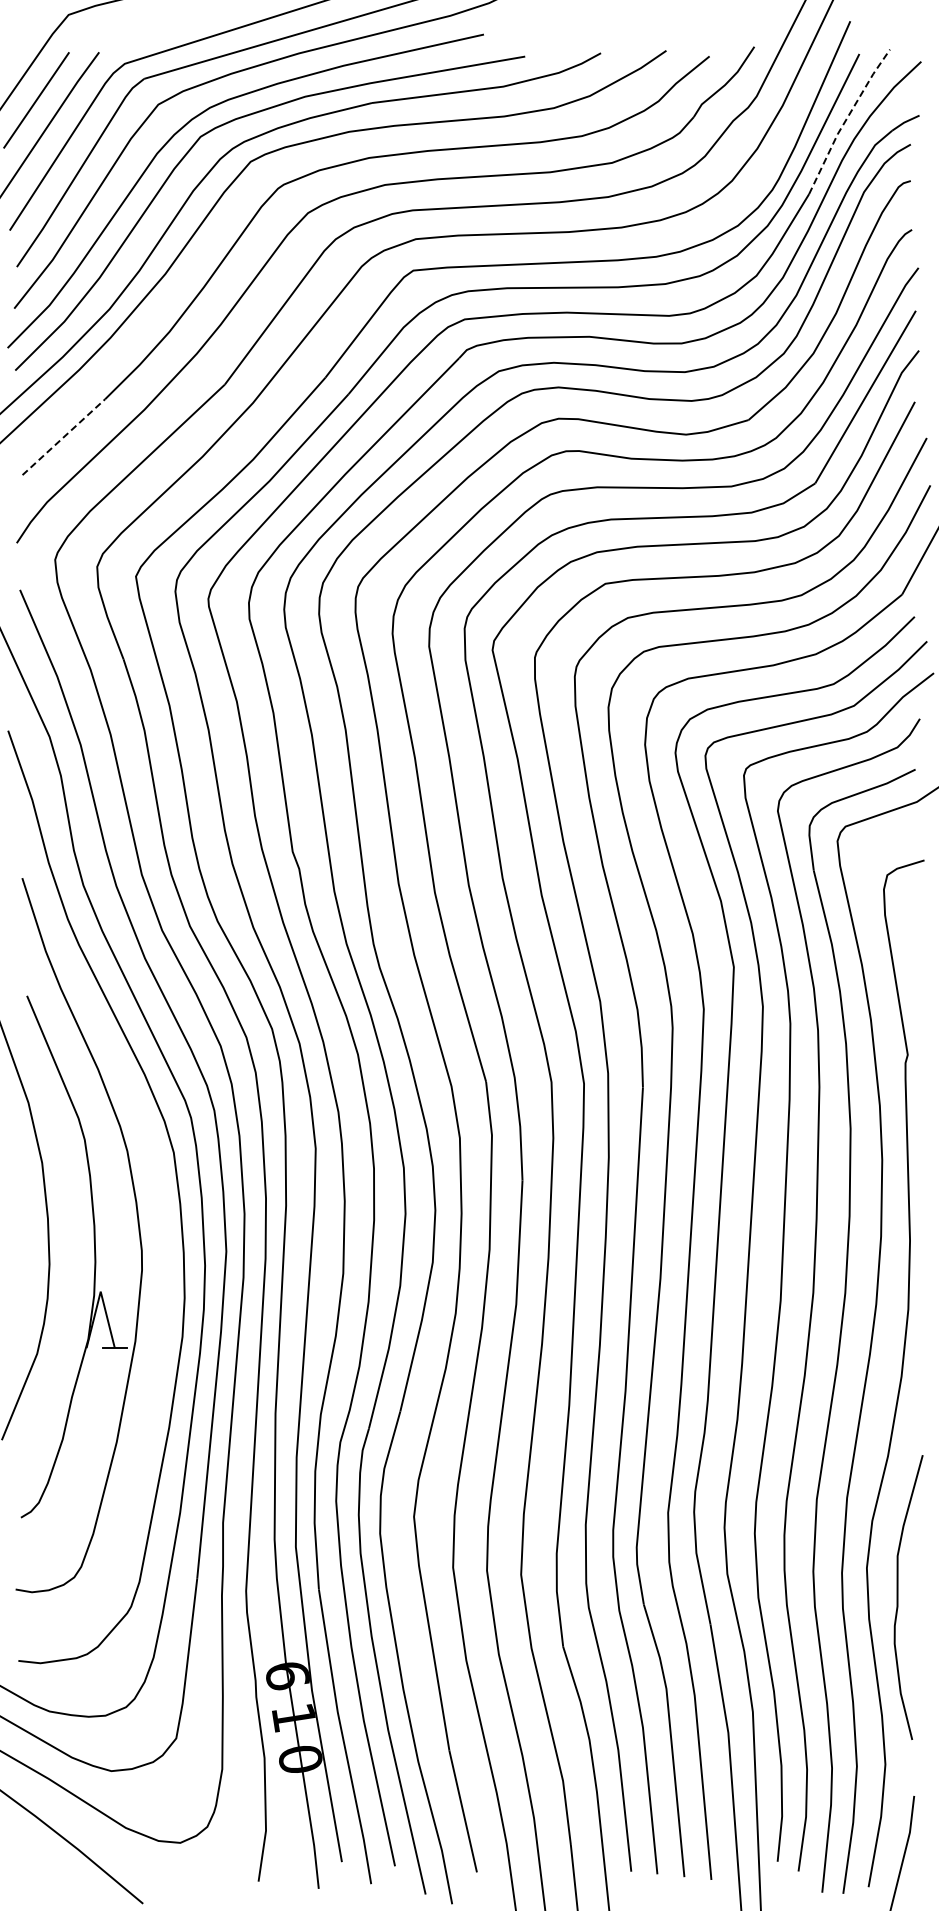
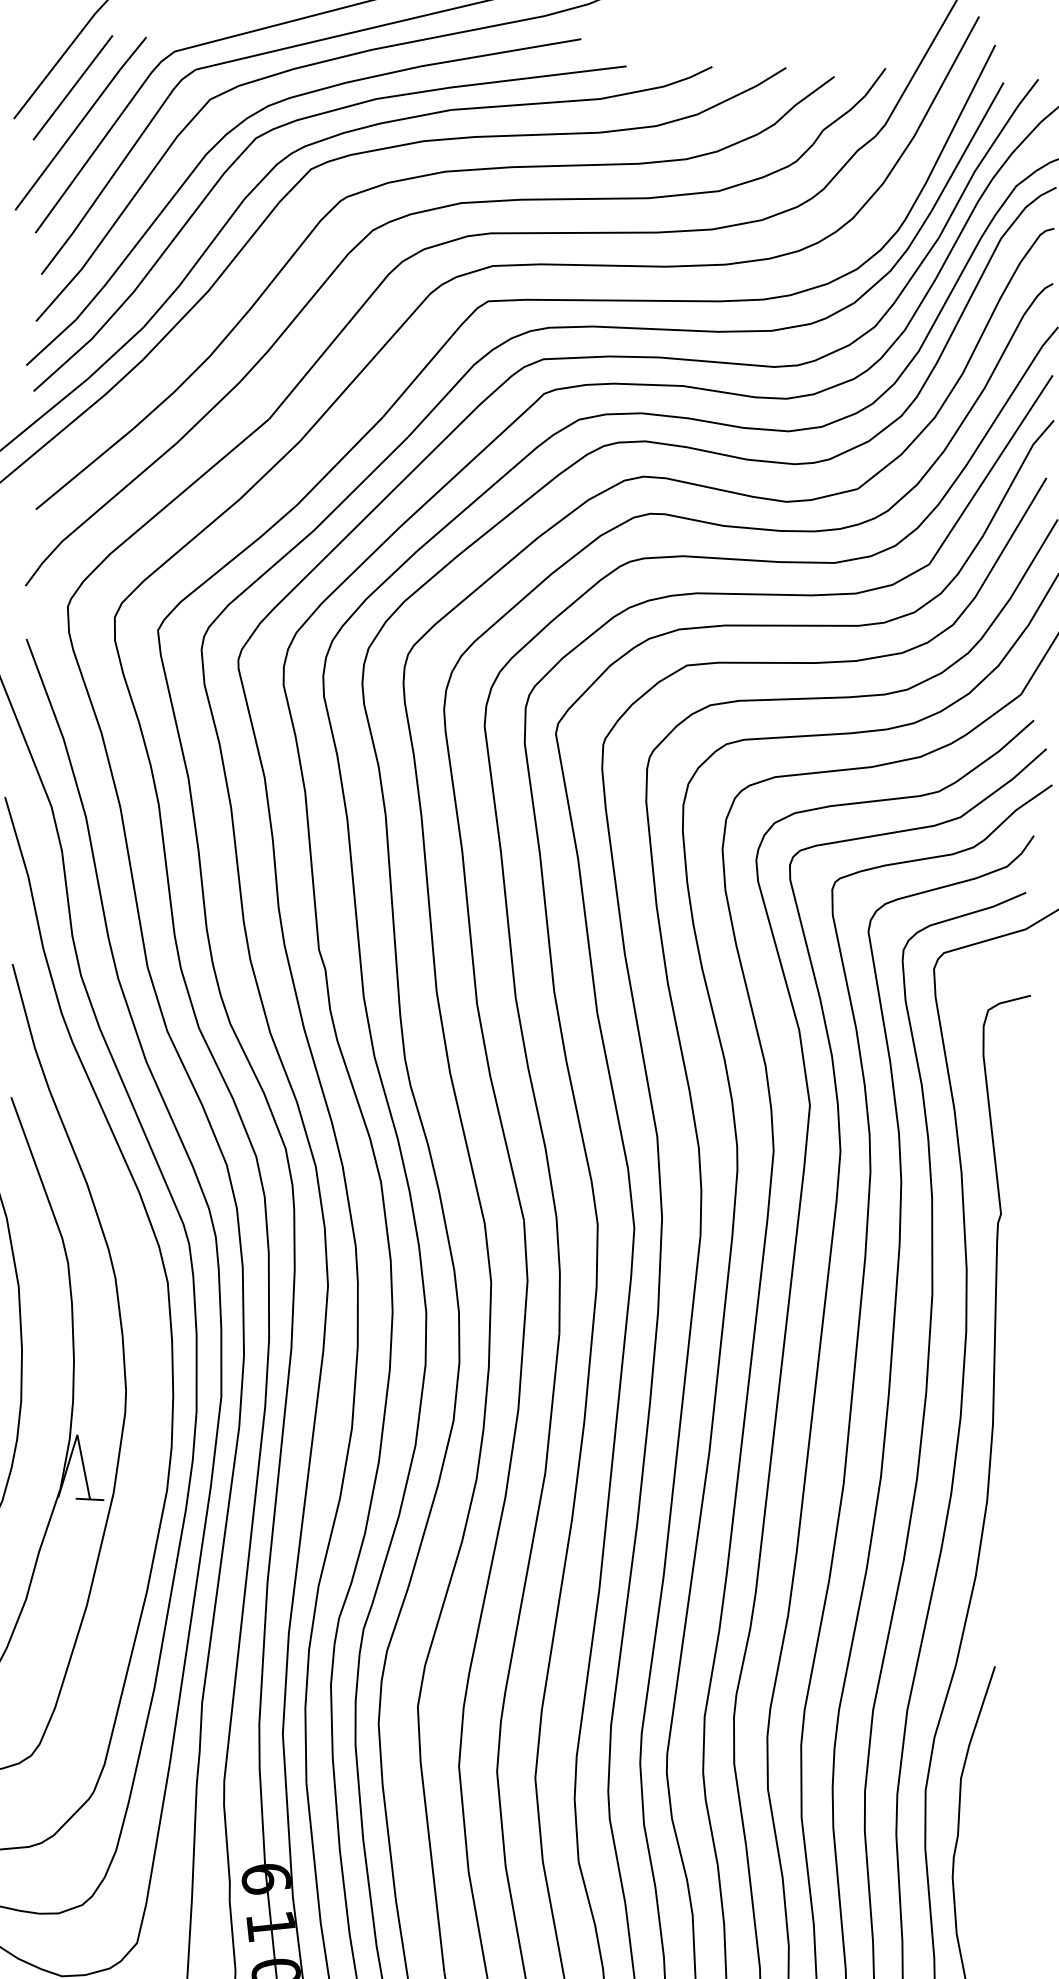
line: (846, 119) -> (985, 155), dashed -> solid
line: (64, 436) -> (85, 468), dashed -> solid

